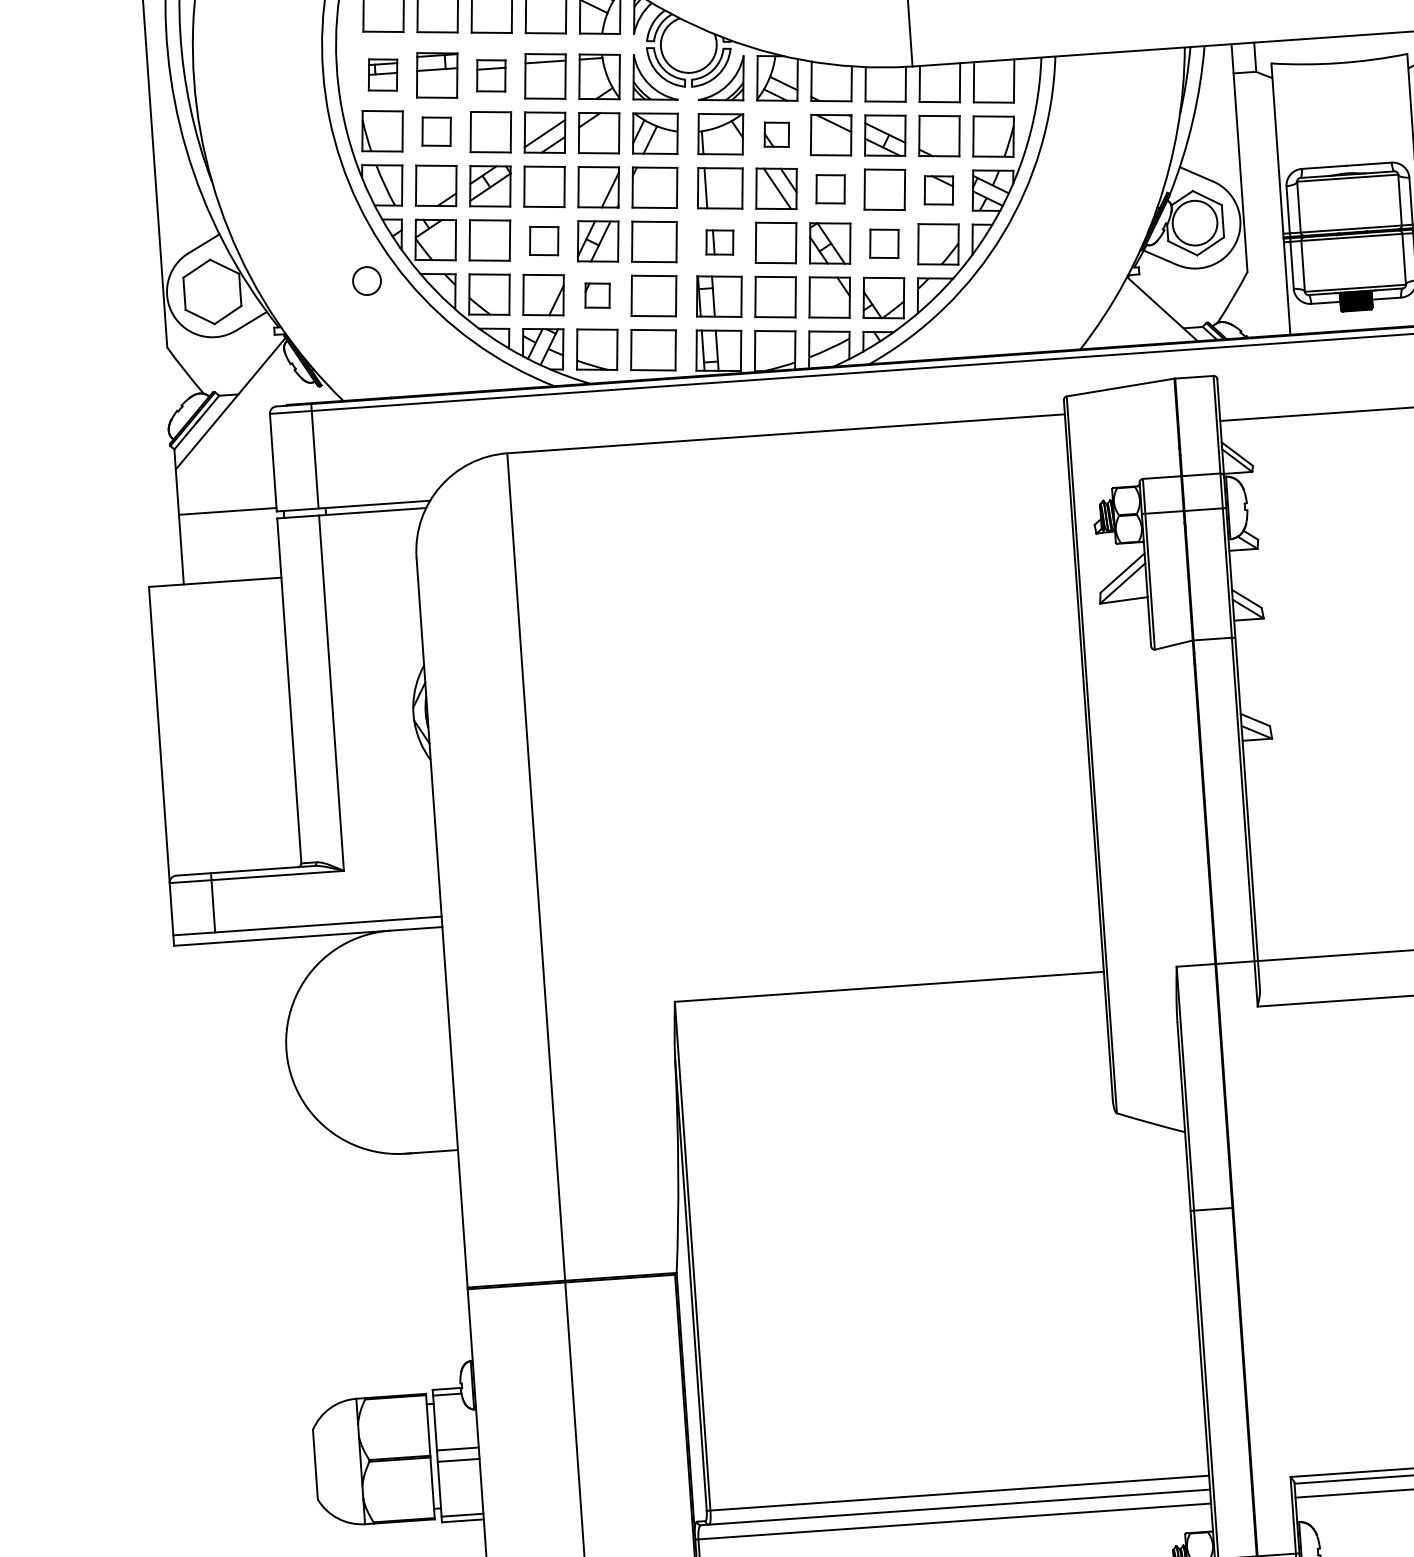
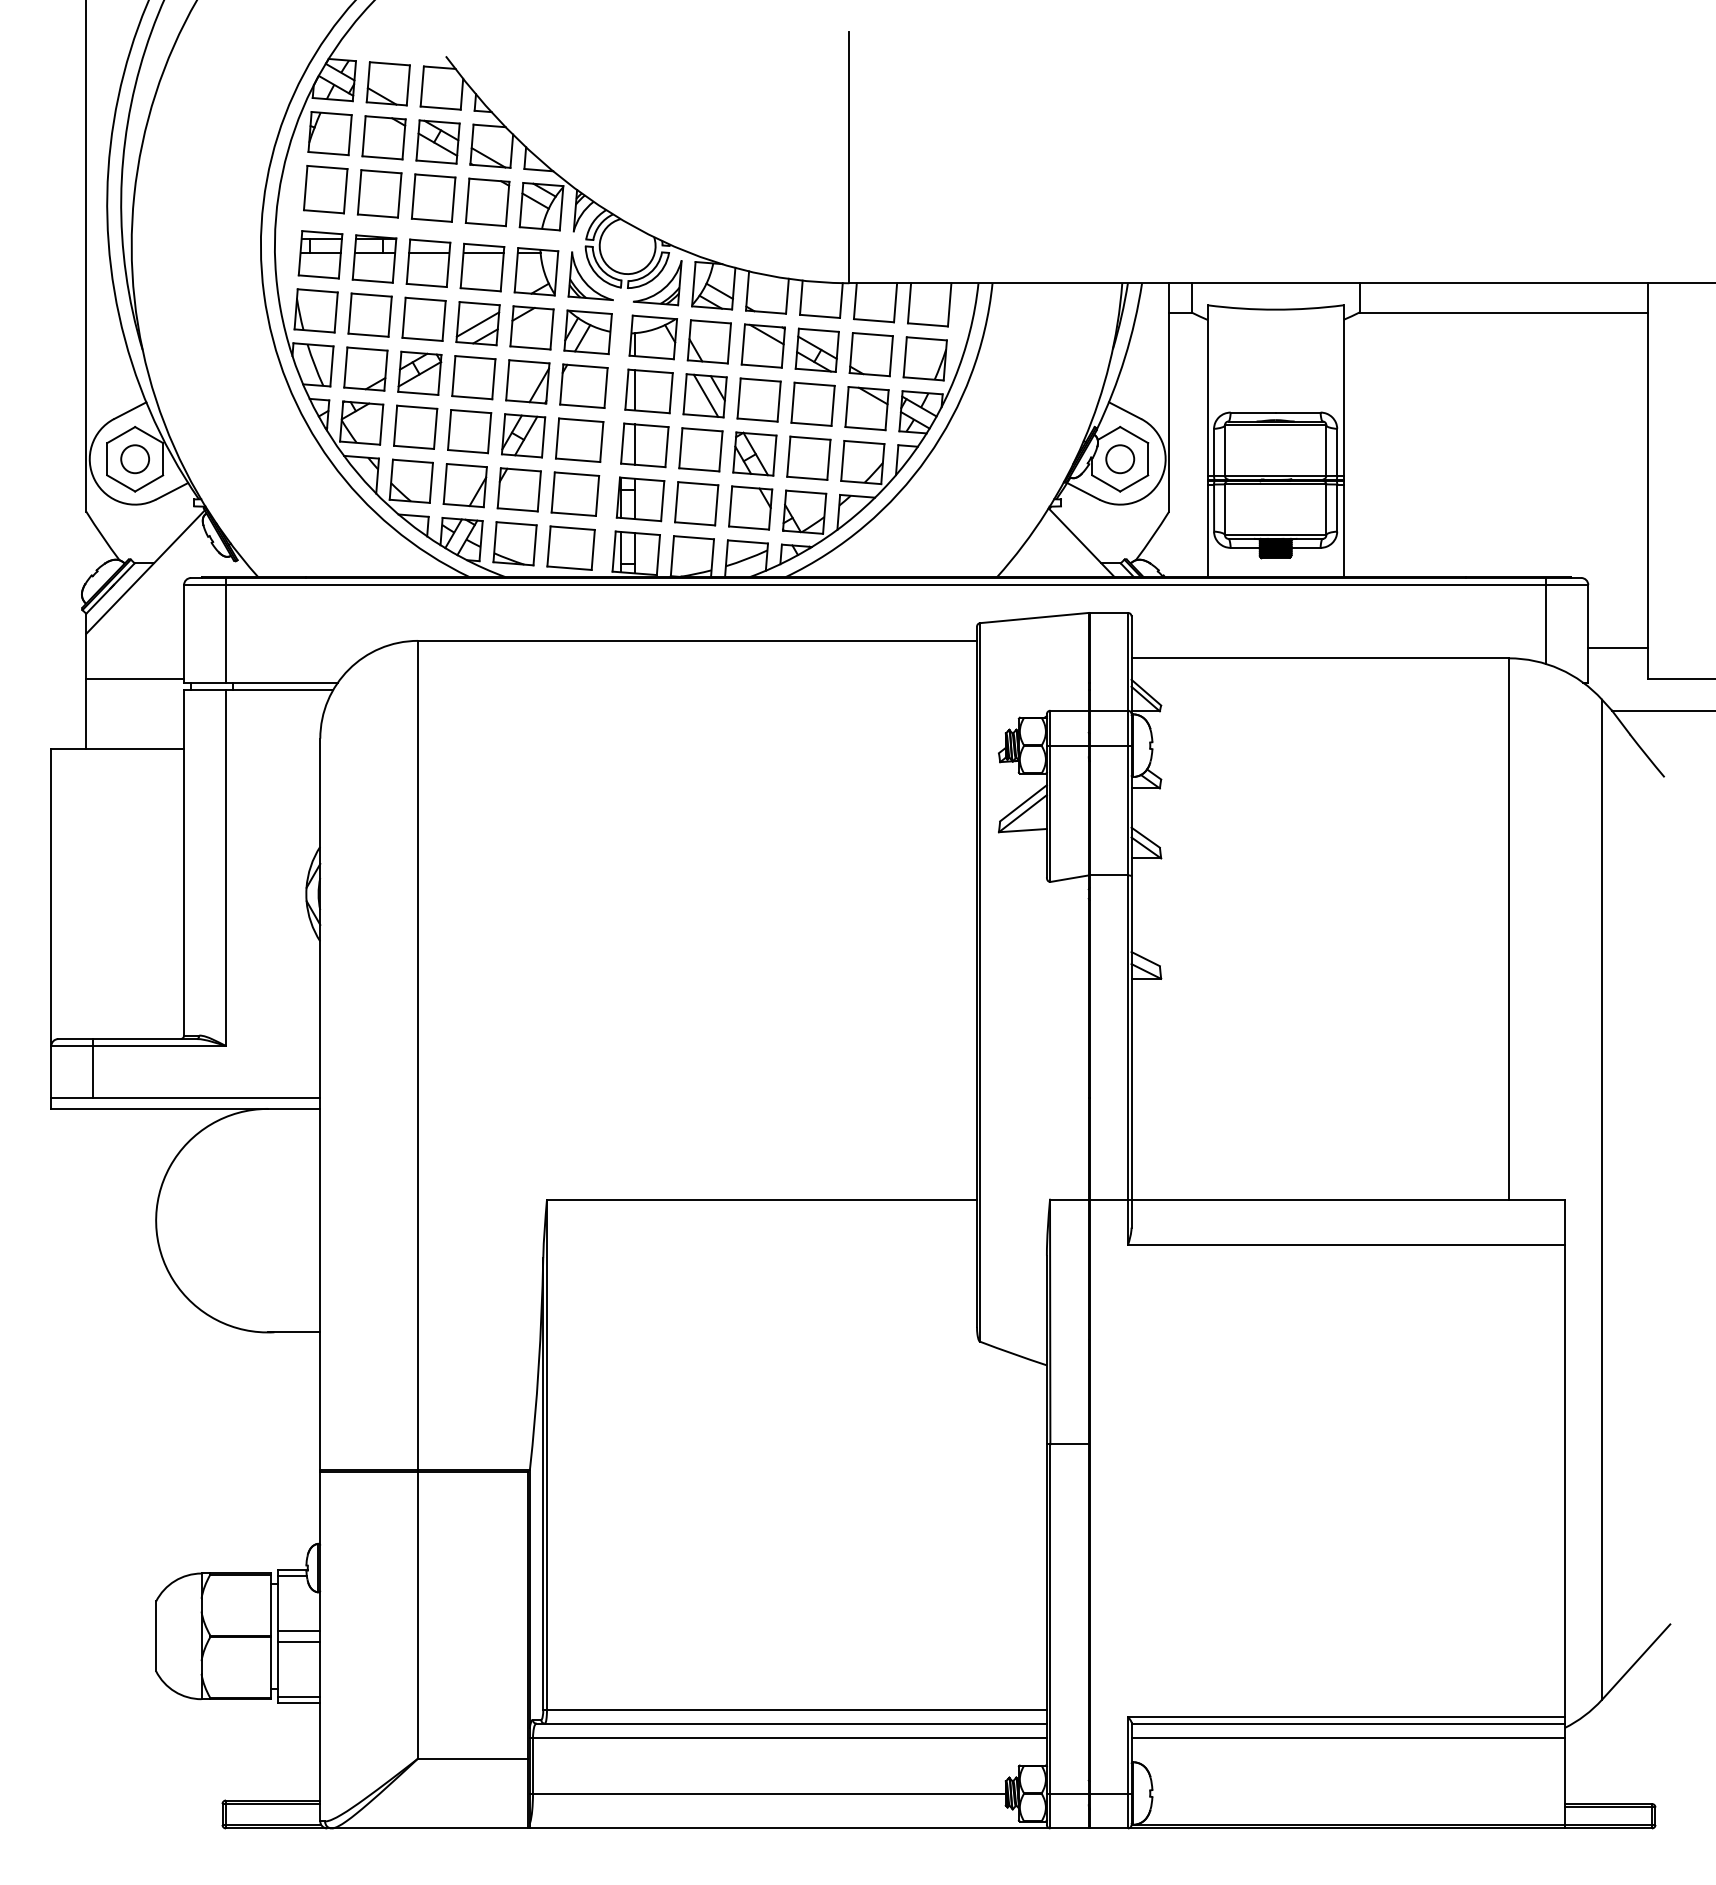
part: (382, 74) -> (320, 254), size x1.43
part: (491, 75) -> (428, 262), size x1.43
part: (436, 131) -> (369, 314), size x1.43
part: (776, 134) -> (708, 341), size x1.67
part: (830, 188) -> (758, 399), size x1.43
part: (938, 190) -> (866, 408), size x1.43
circle: (1195, 223) -> (1120, 459), size x0.62
part: (543, 240) -> (469, 431), size x1.43
part: (719, 242) -> (644, 445), size x1.67
part: (883, 243) -> (808, 457), size x1.43
circle: (366, 281) -> (134, 459), moved
part: (596, 295) -> (518, 489), size x1.67

